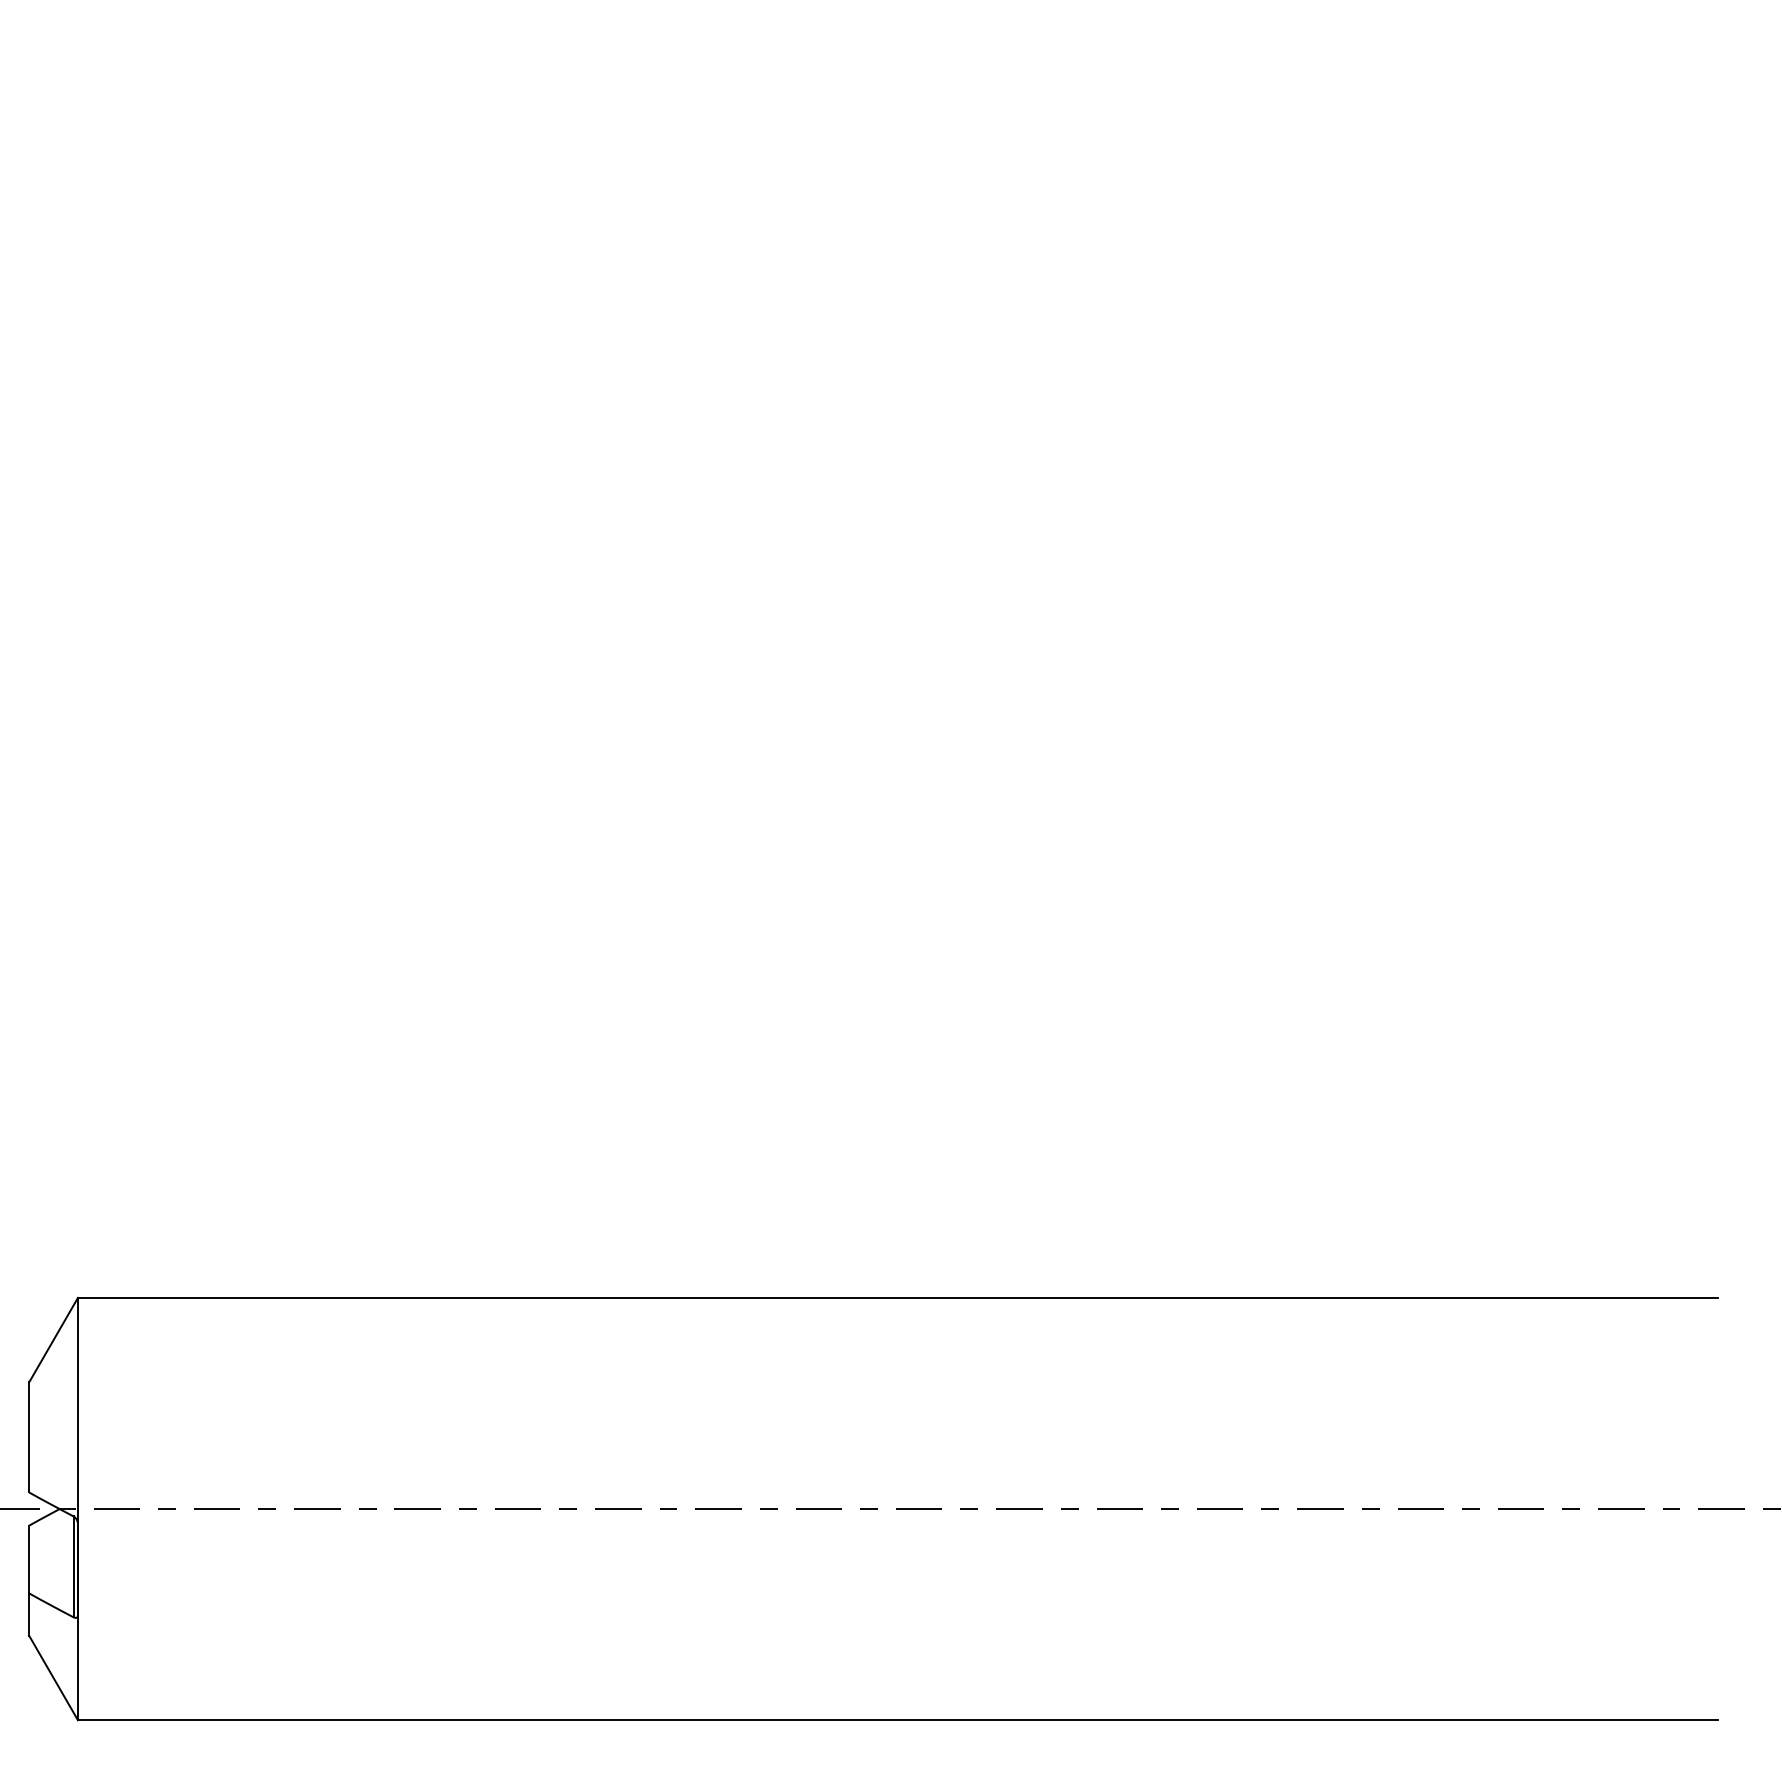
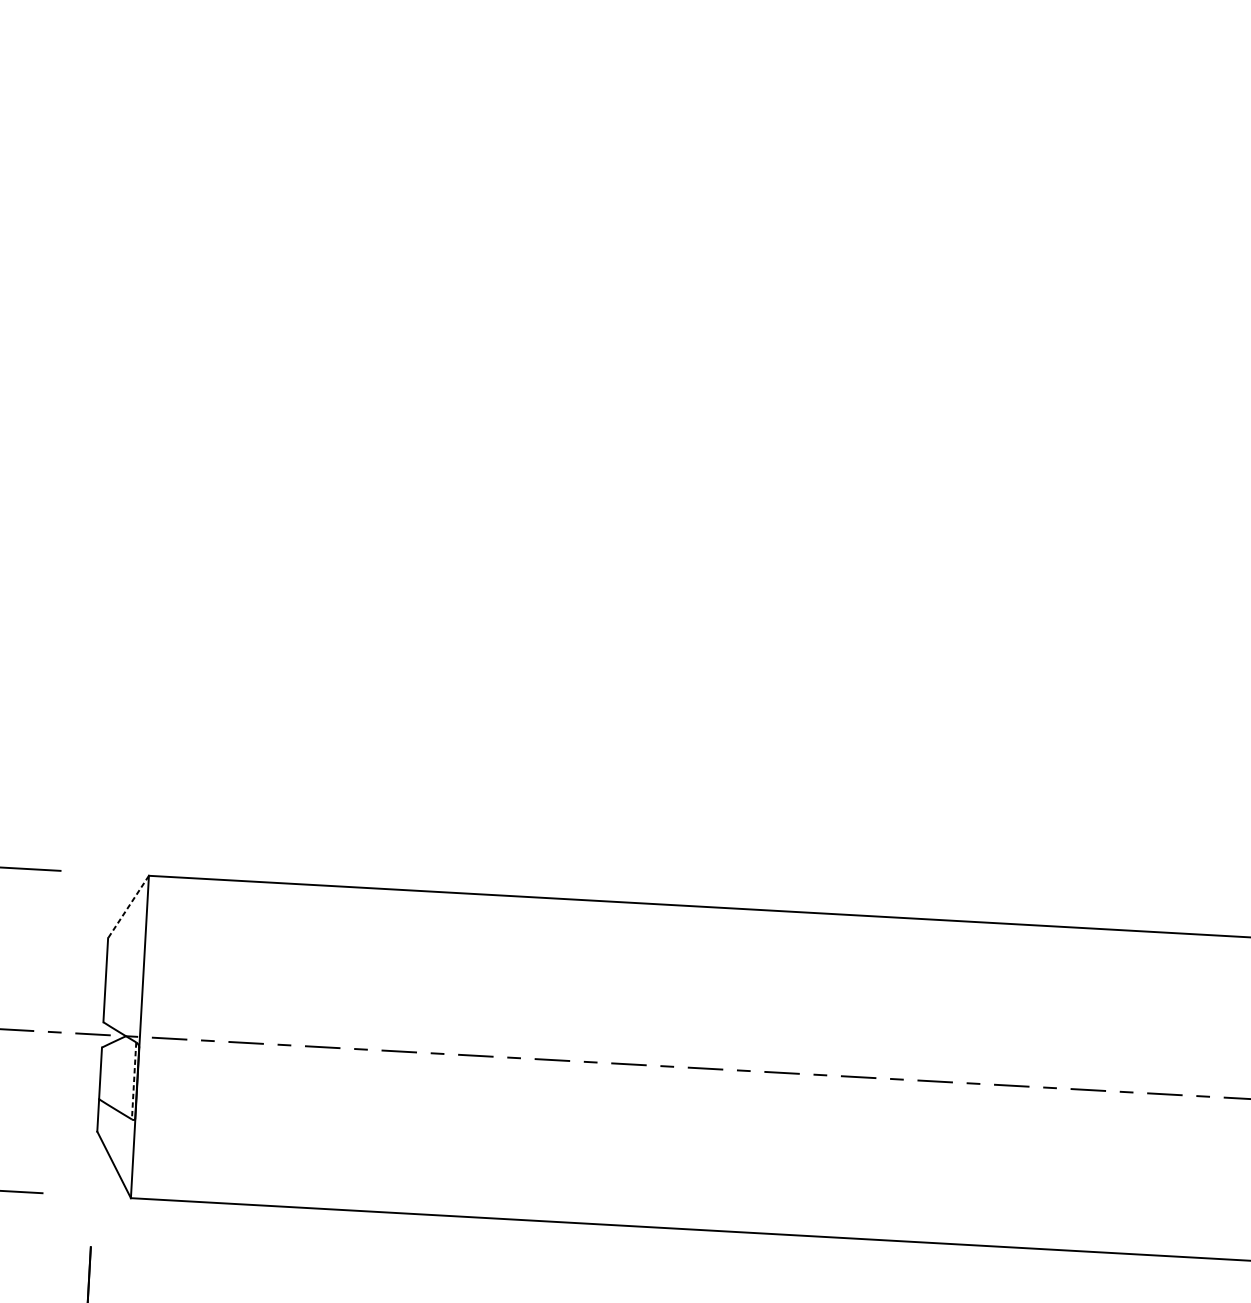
line: (53, 1340) -> (128, 907), solid -> dashed
line: (73, 1567) -> (134, 1081), solid -> dashed

